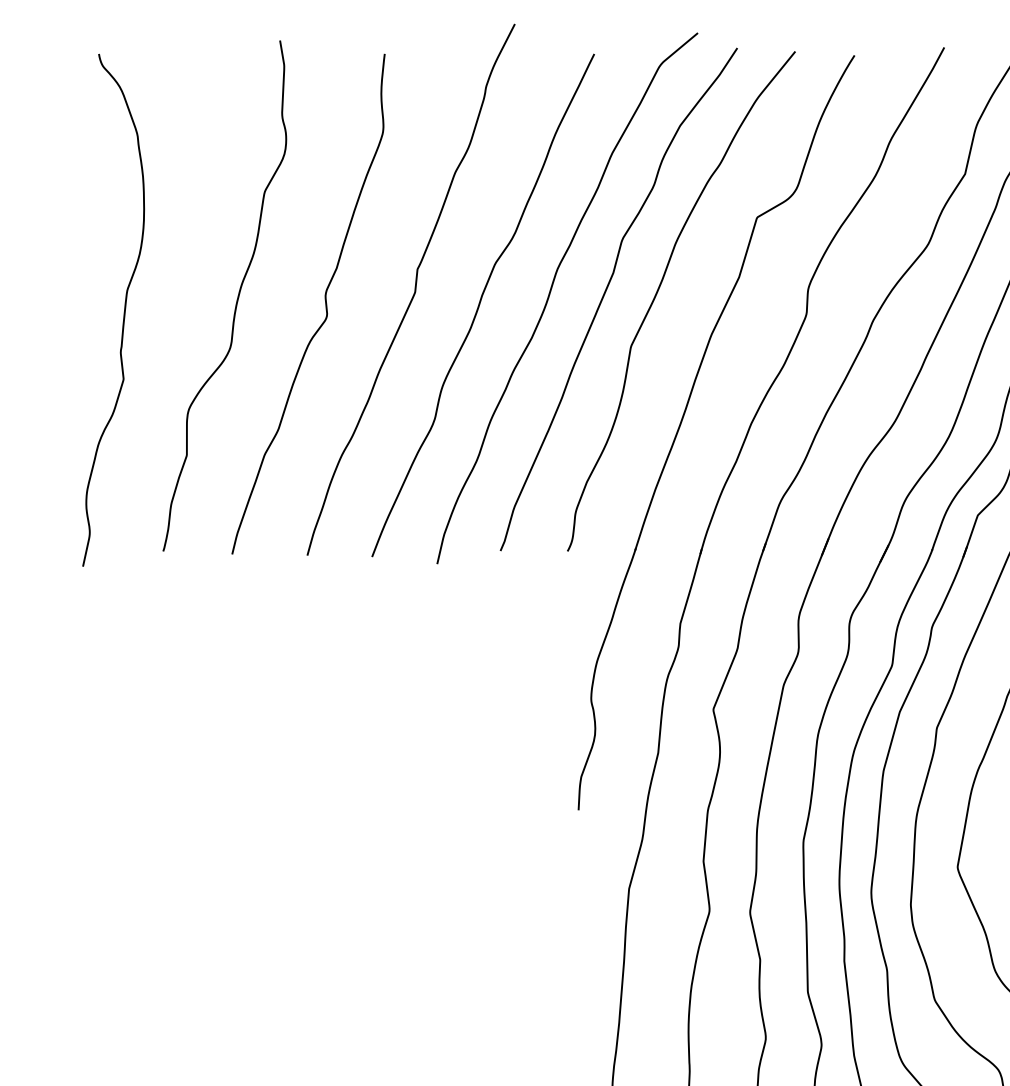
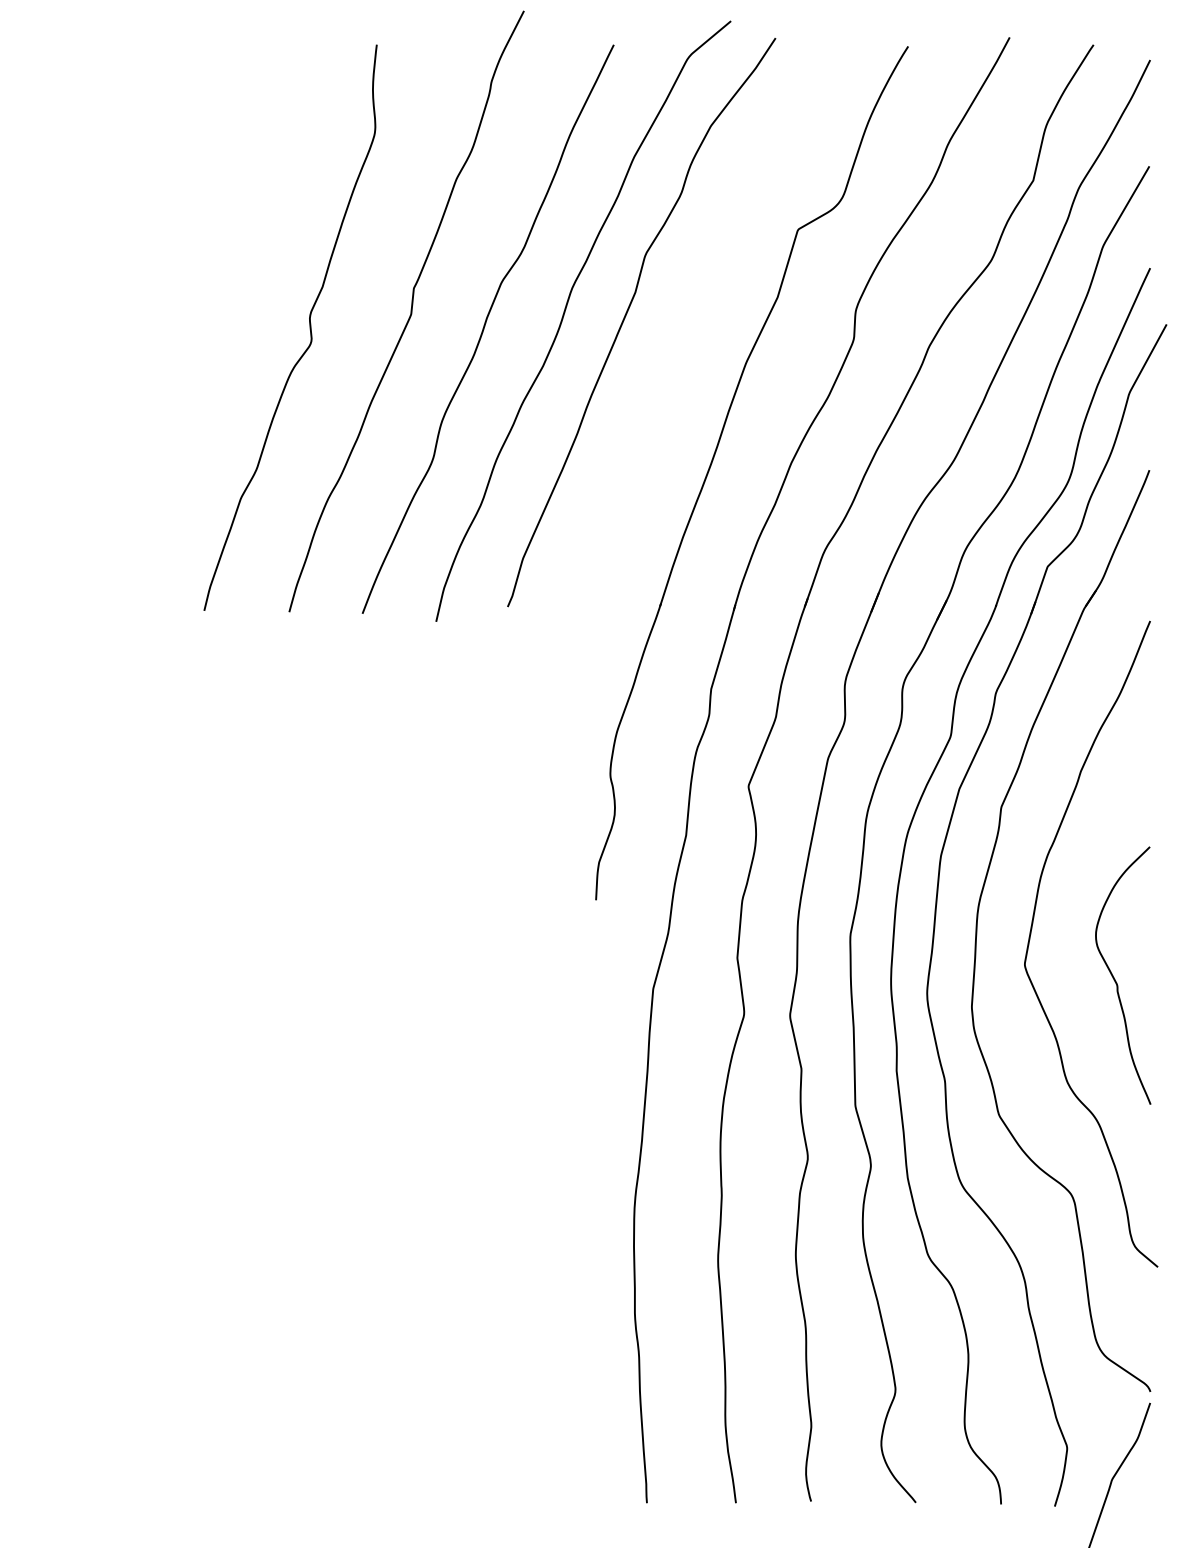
curve: (659, 289) -> (687, 311), removed
curve: (236, 298) -> (209, 321), removed
curve: (123, 311) -> (81, 336), removed

